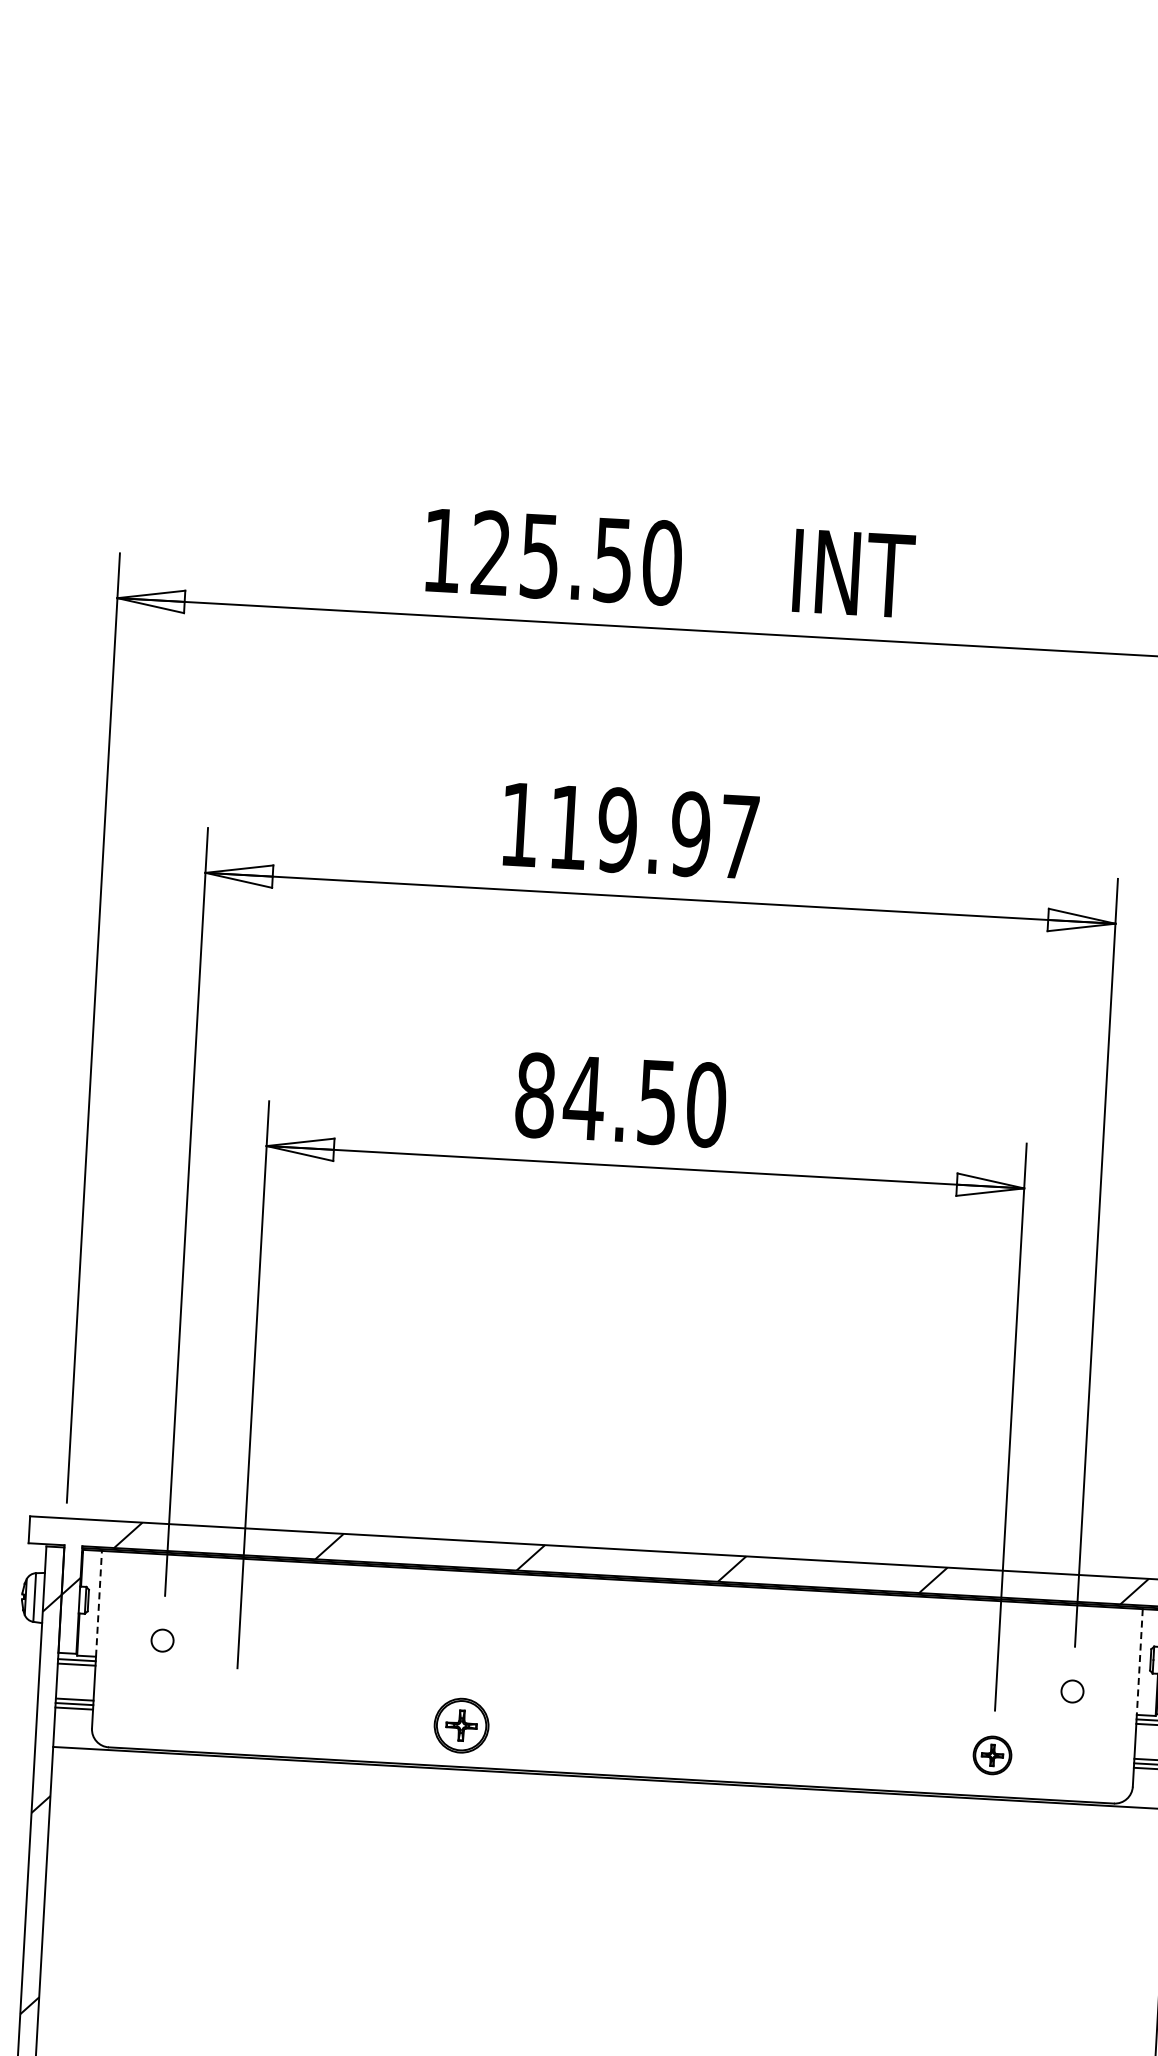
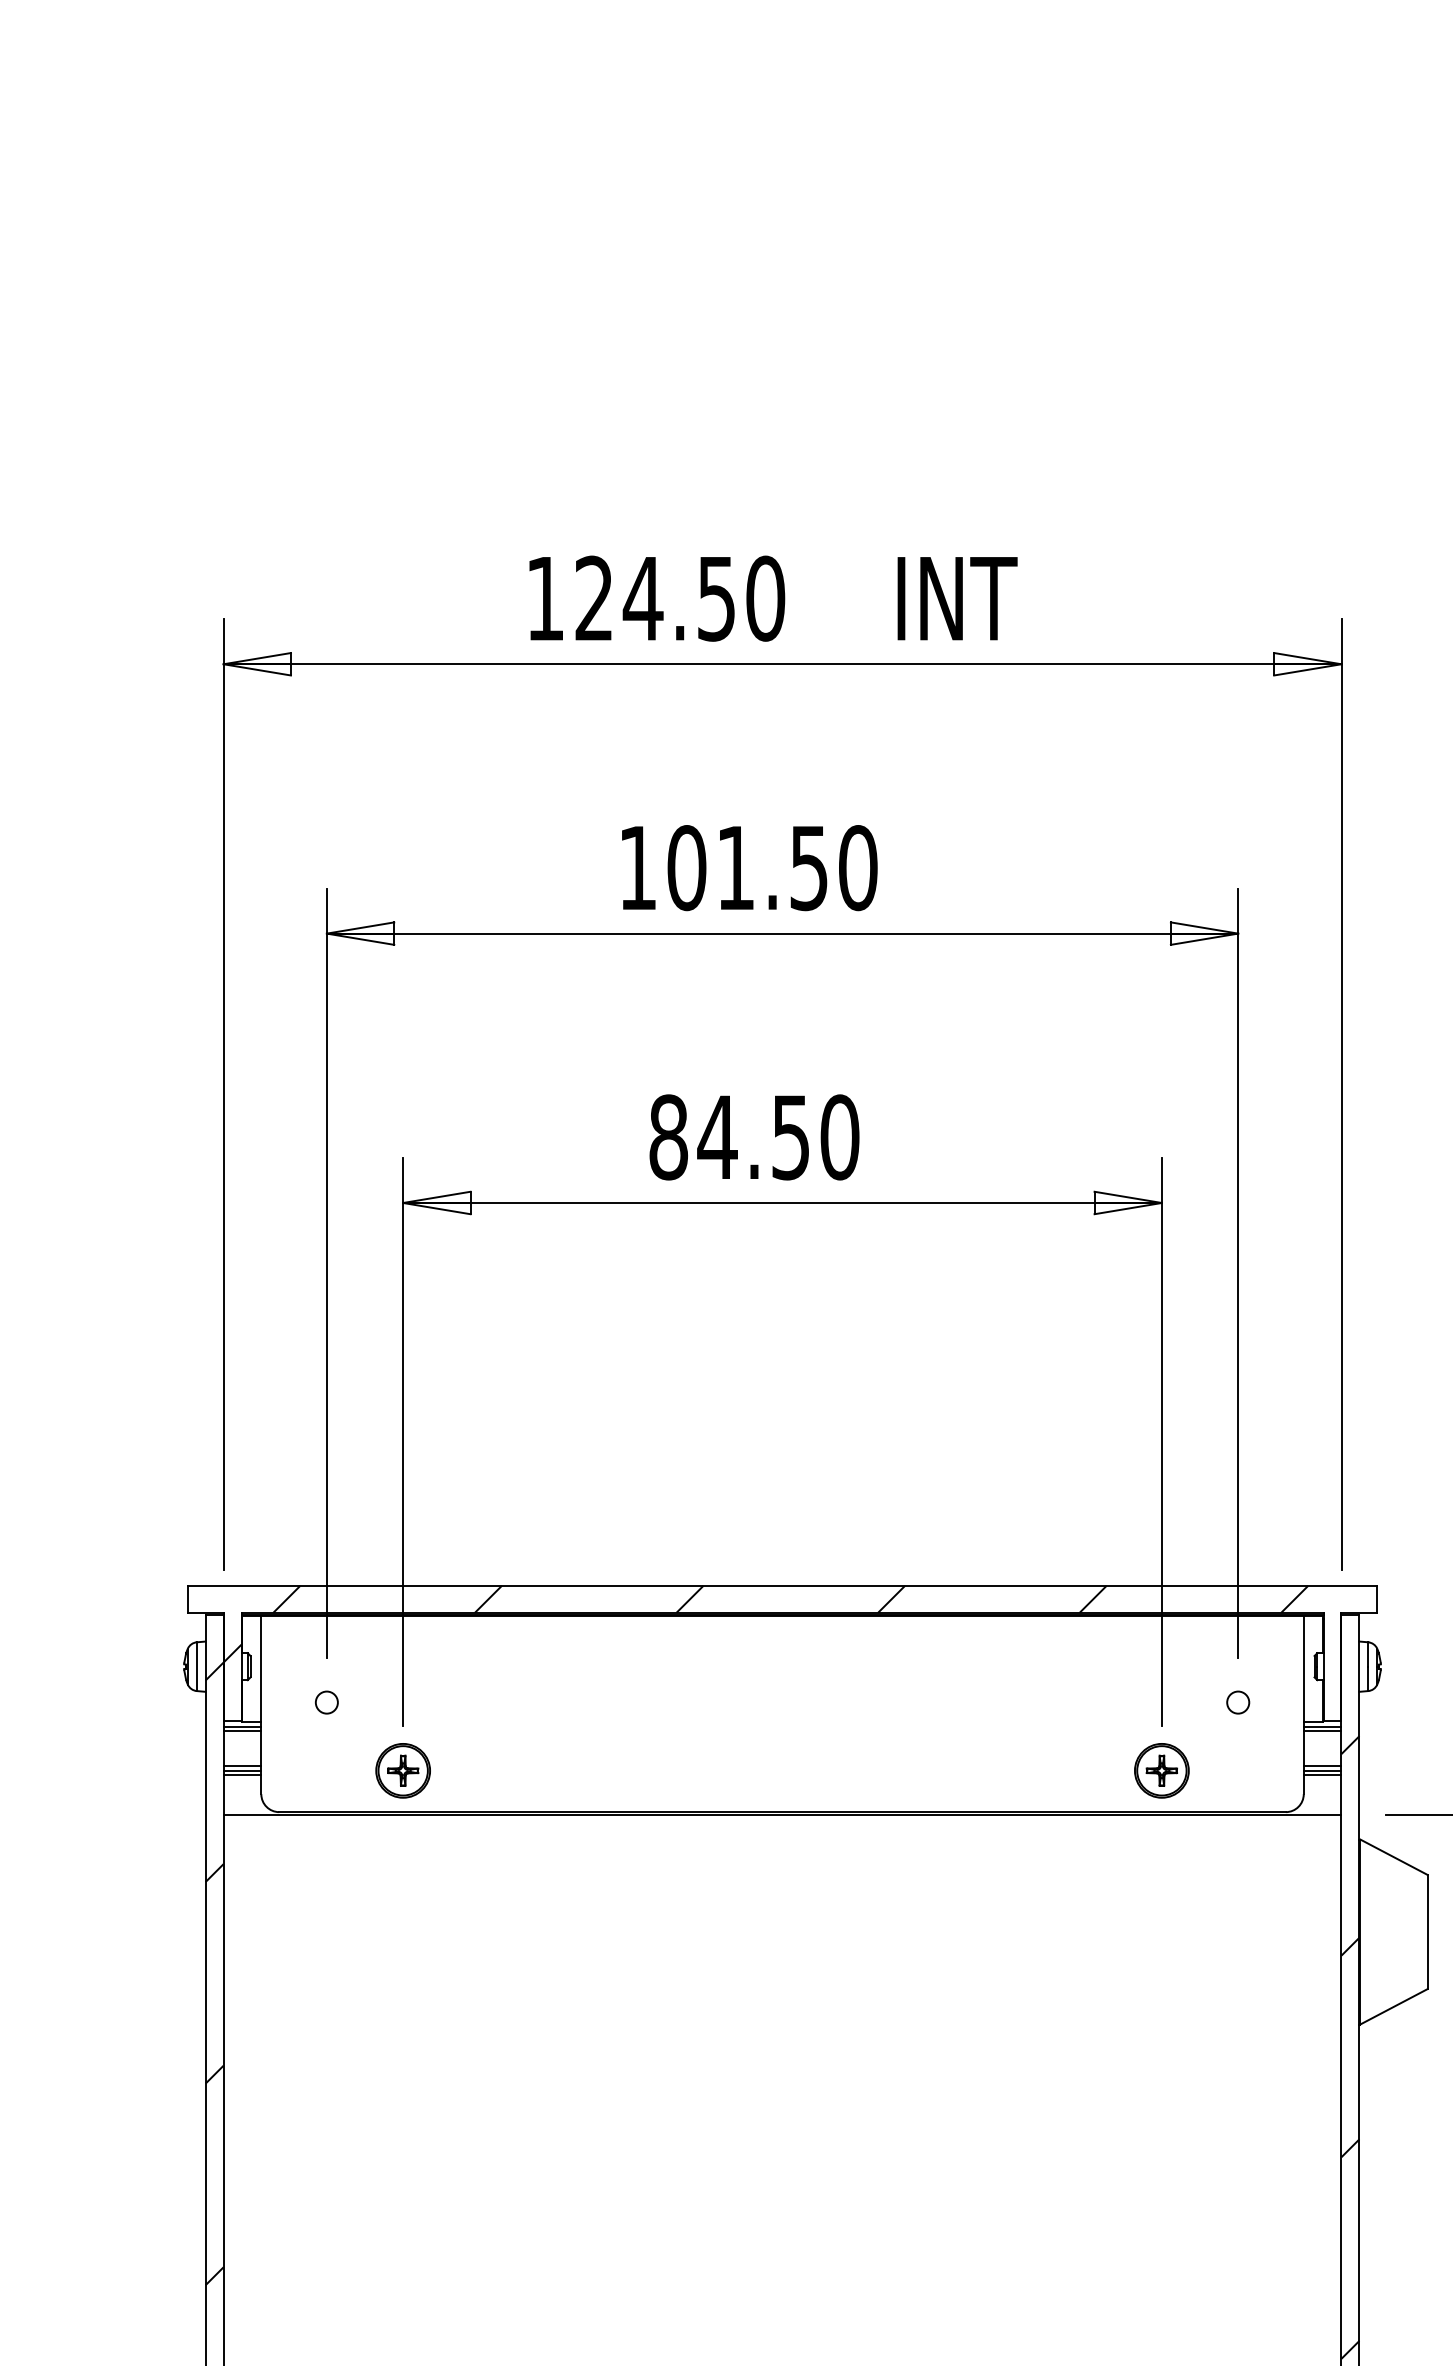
text: (539, 556) -> (642, 599), 125.50 -> 124.50
text: (654, 832) -> (772, 868), 119.97 -> 101.50
line: (99, 1603) -> (261, 1669), dashed -> solid
line: (1139, 1662) -> (1303, 1669), dashed -> solid
part: (460, 1725) -> (402, 1770), moved
part: (992, 1755) -> (1161, 1770), size x1.43

